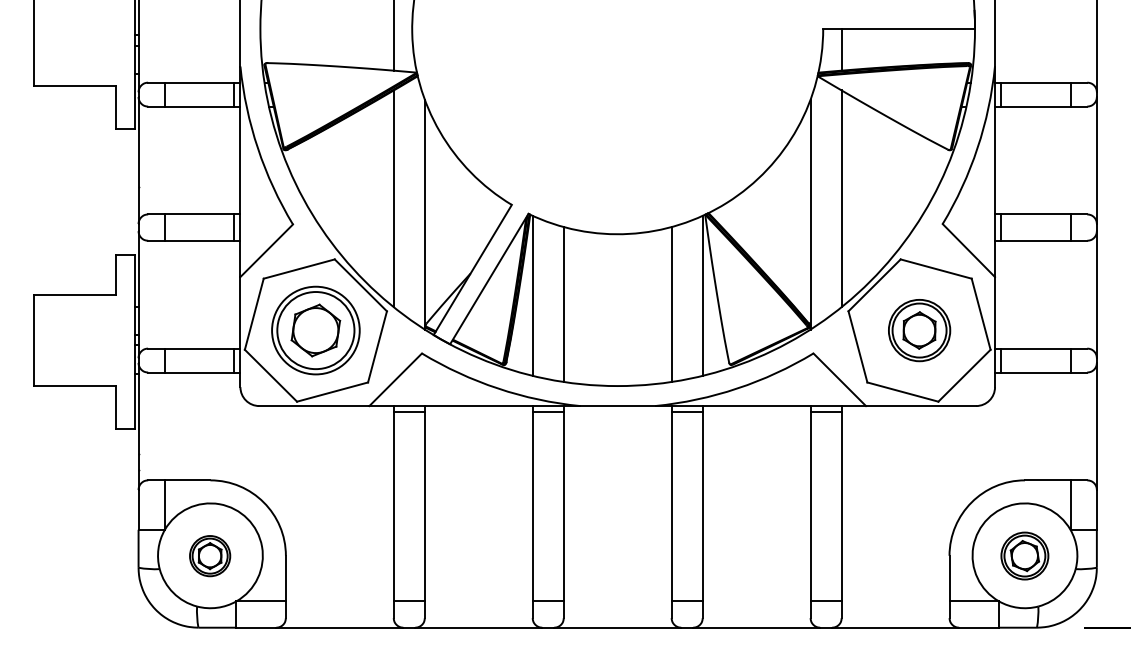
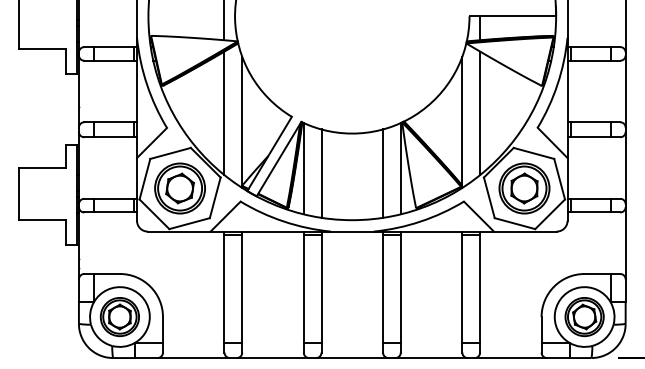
part: (919, 330) -> (524, 188), size x1.43
part: (209, 556) -> (119, 317), size x1.67
part: (1024, 556) -> (584, 317), size x1.43

